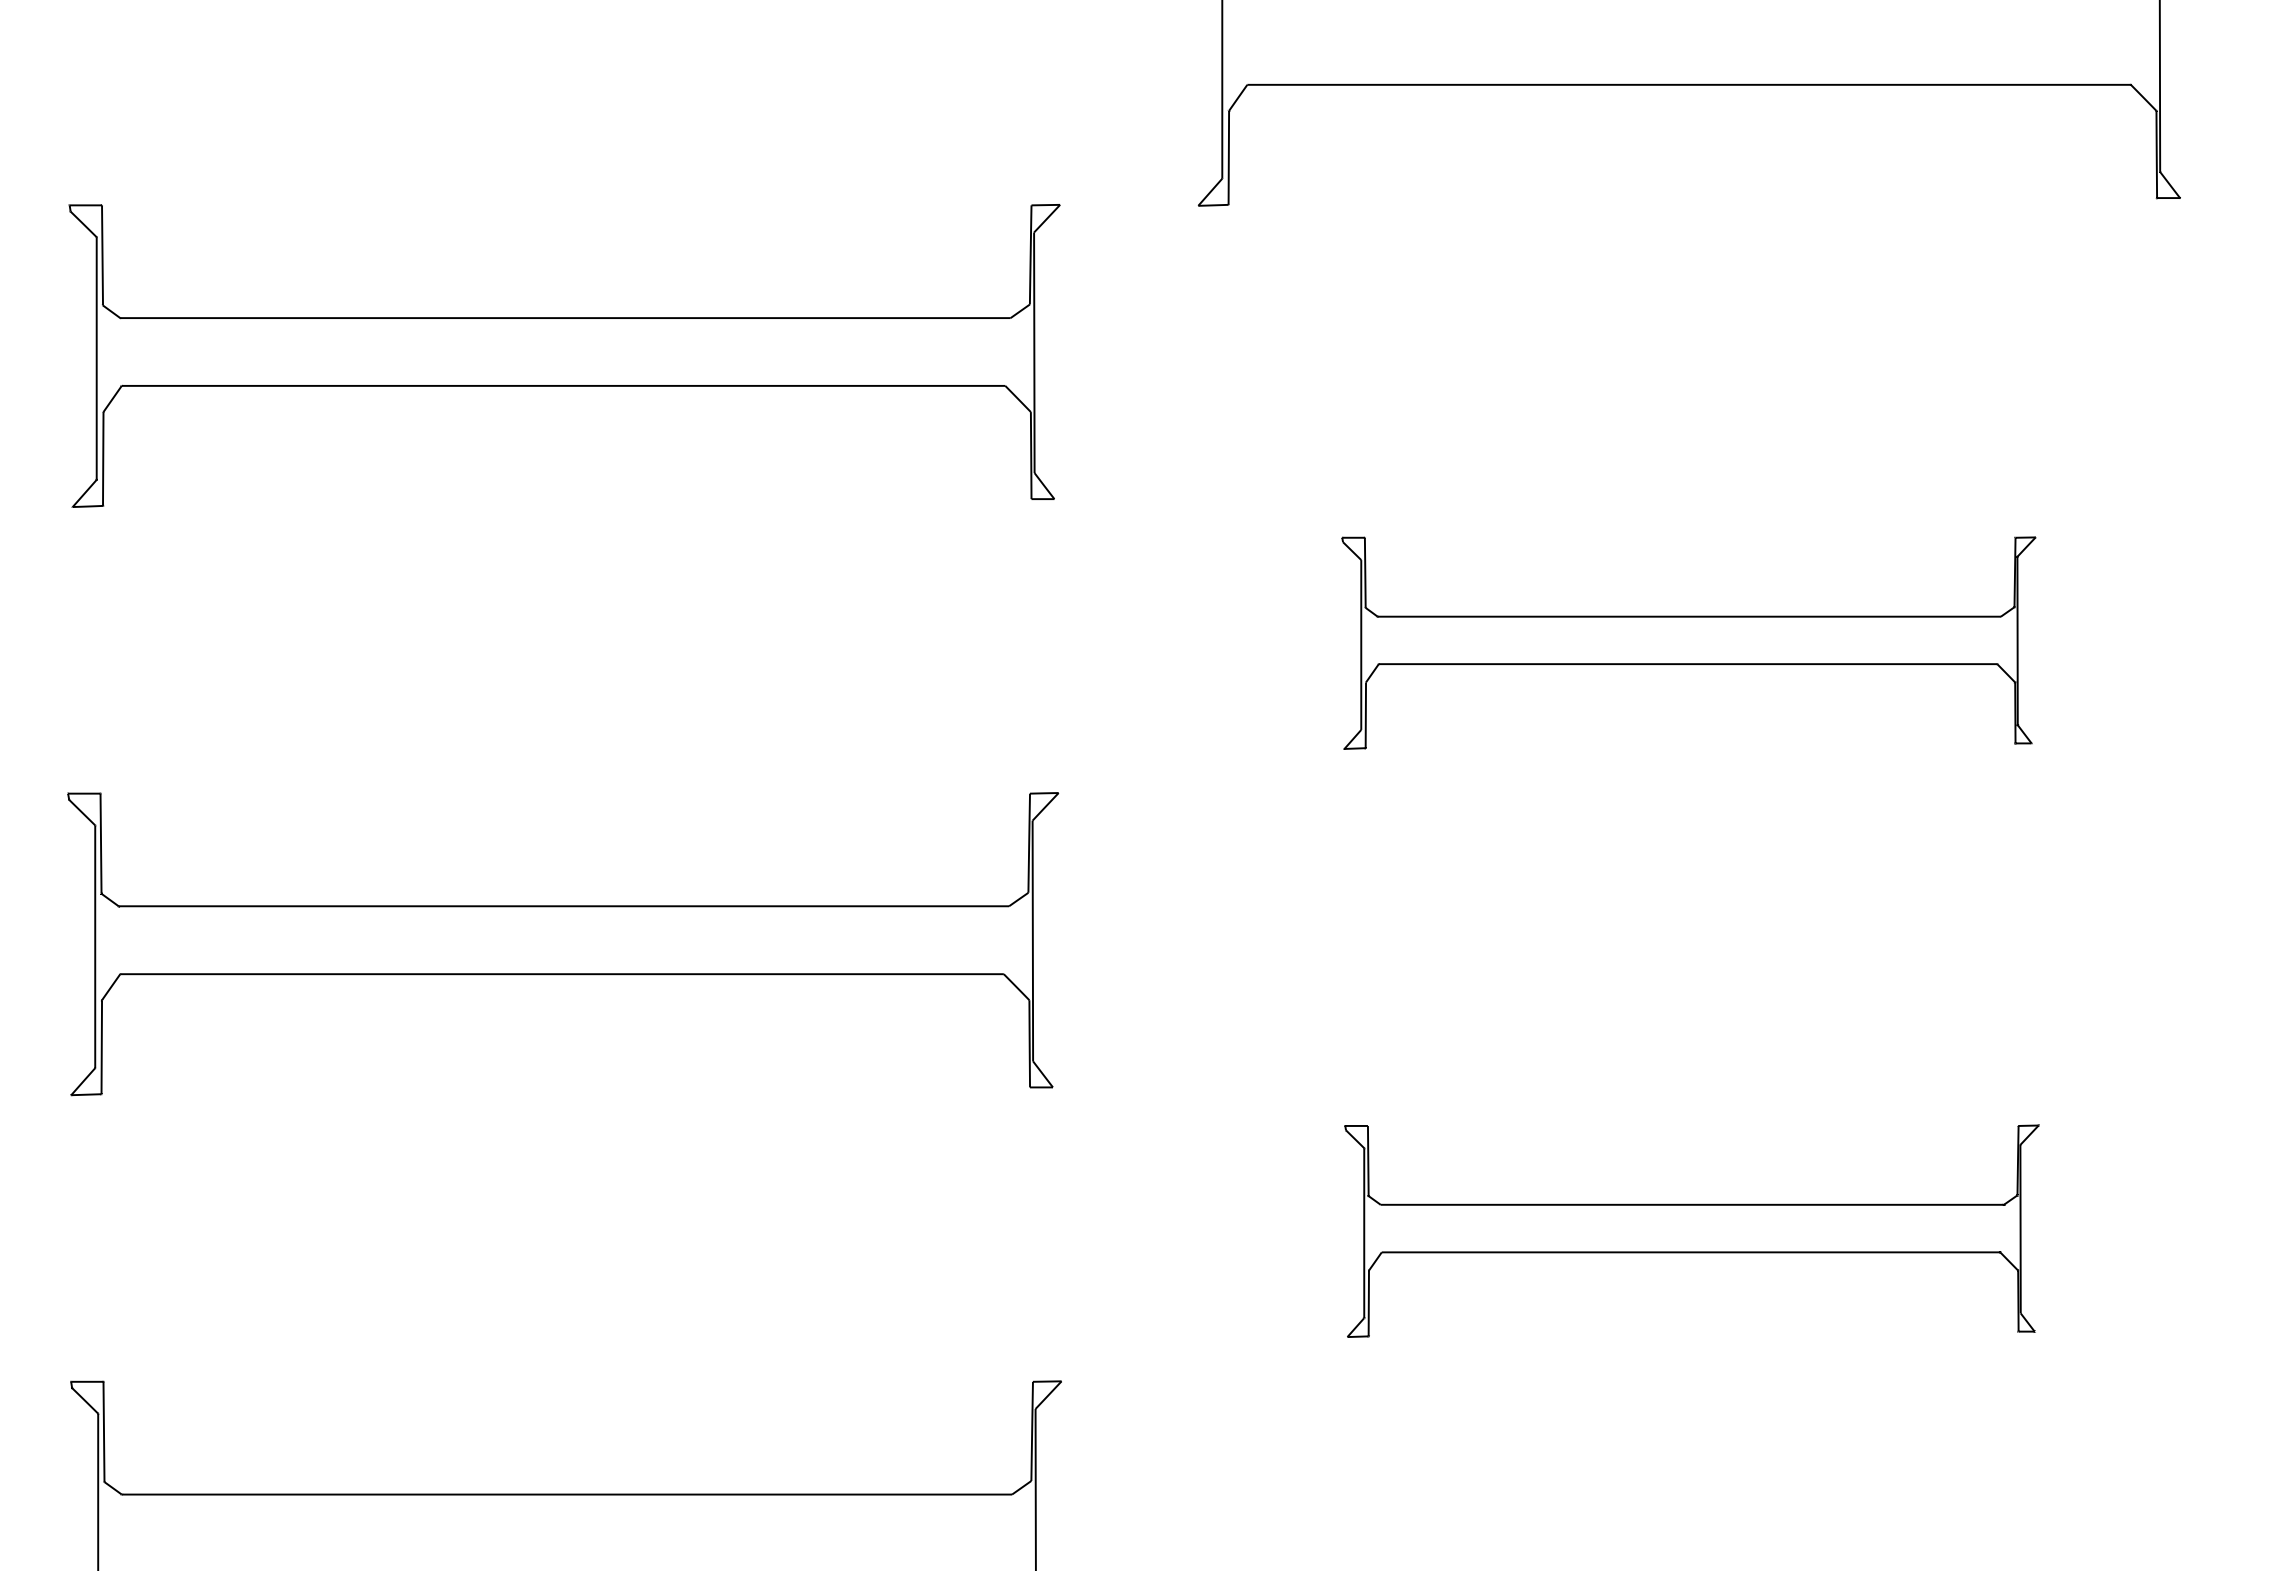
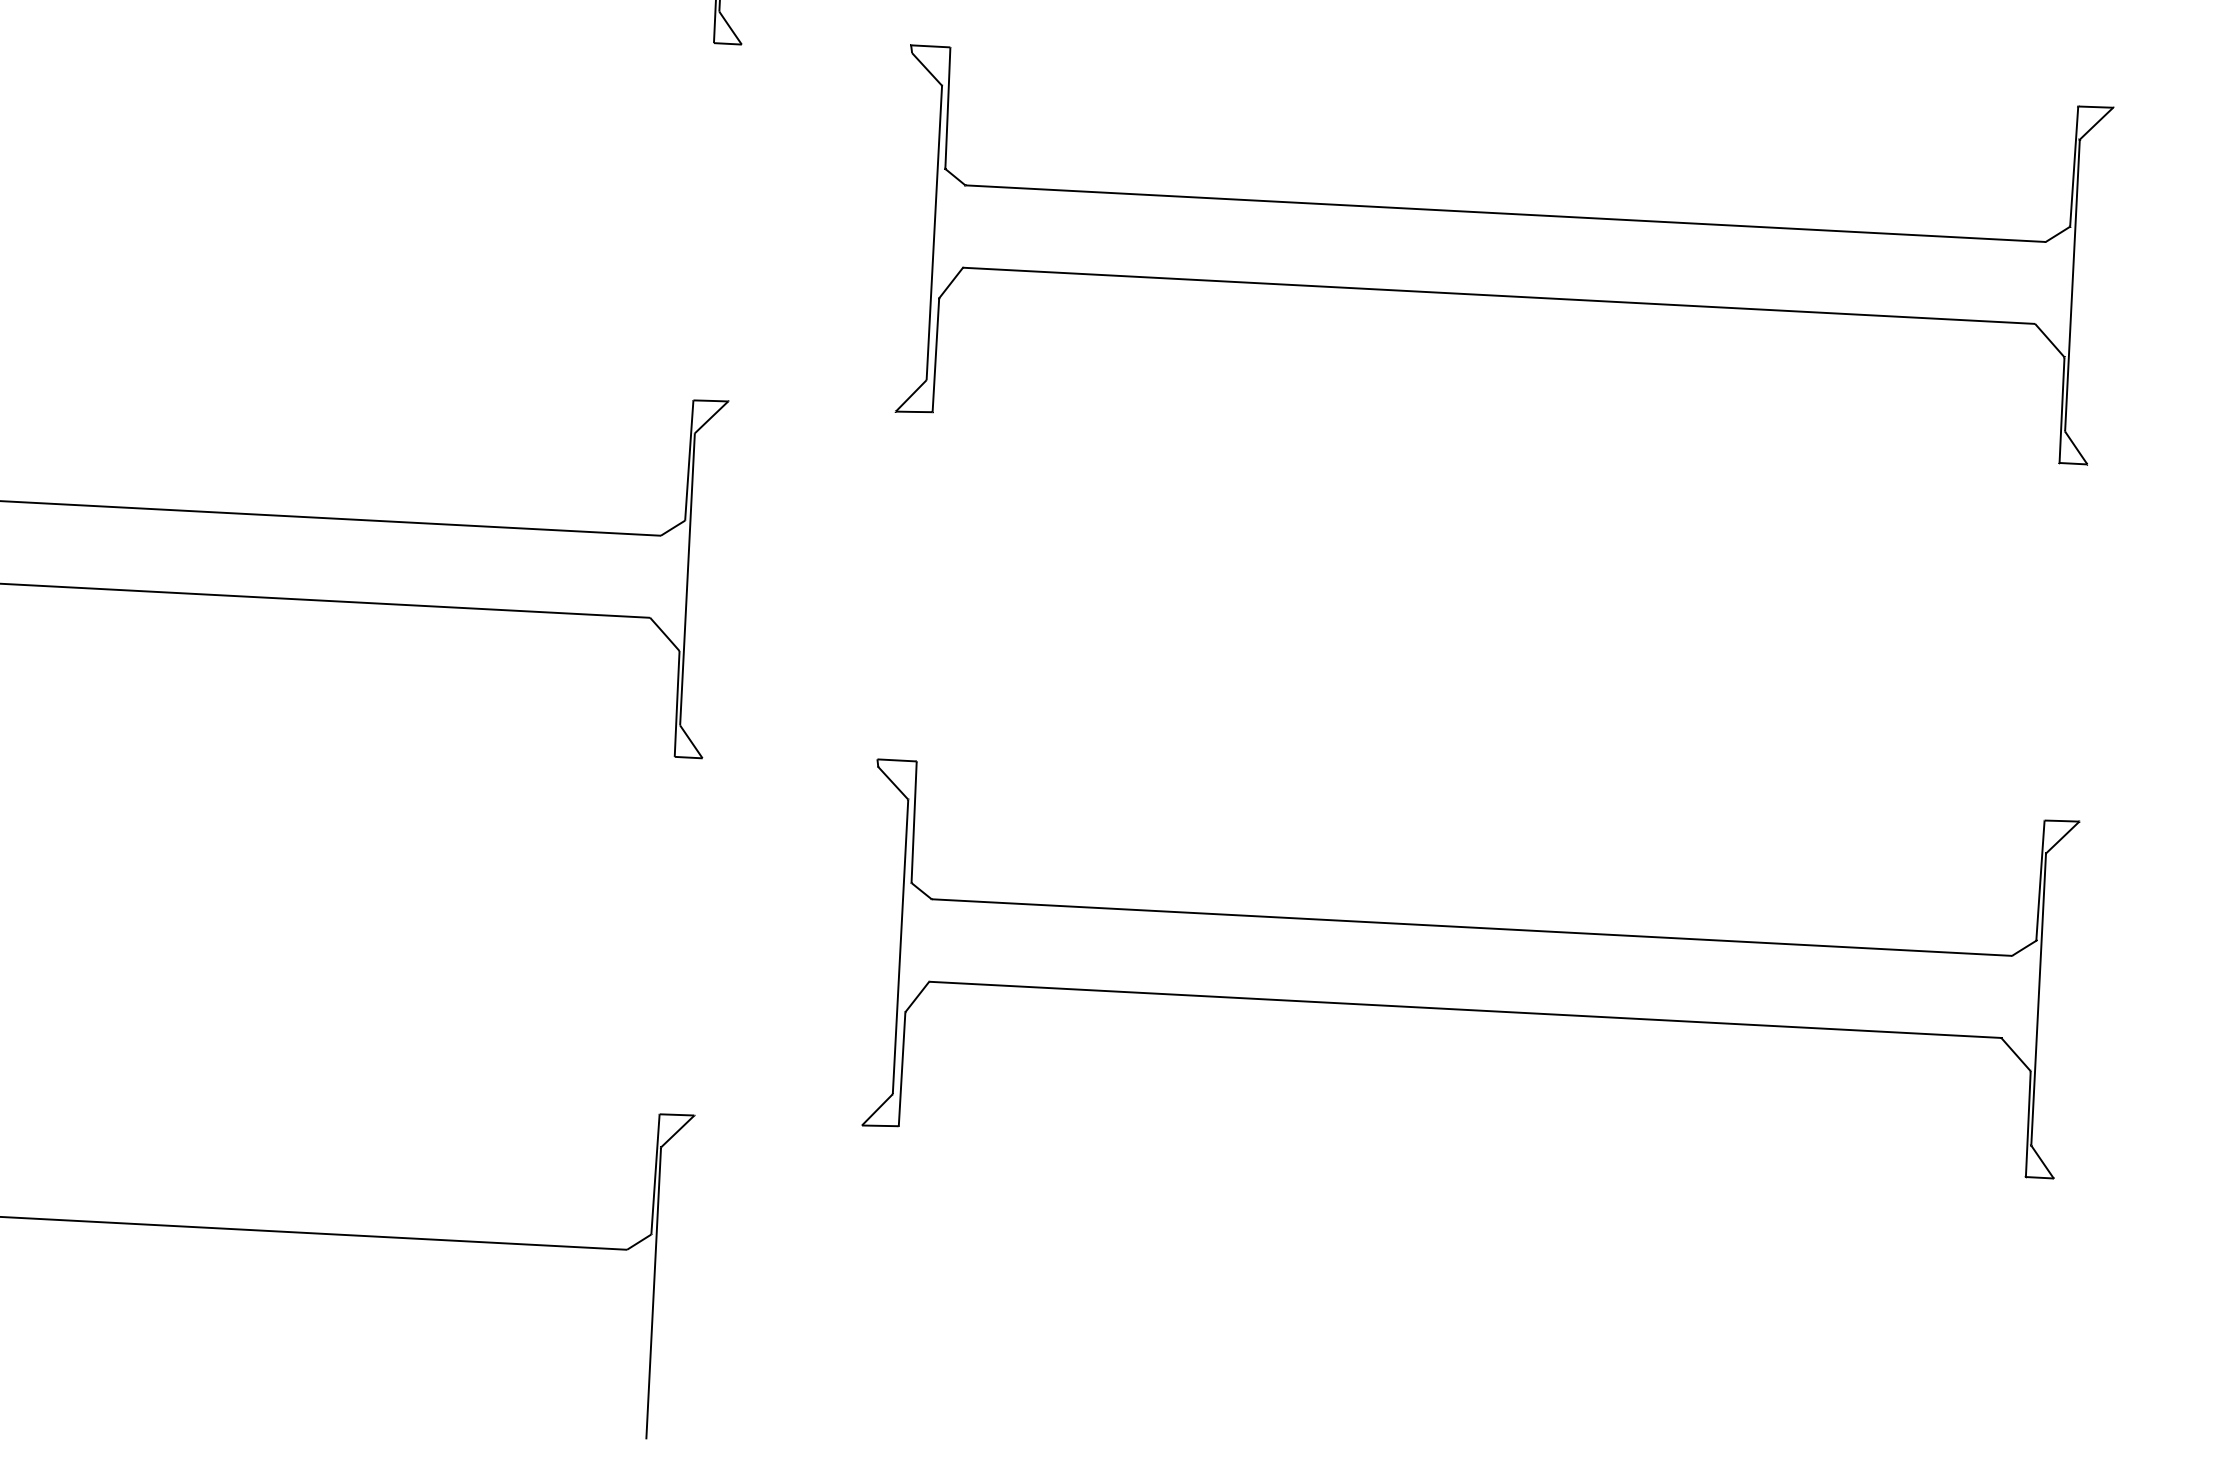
part: (1688, 643) -> (1502, 260), size x1.43
part: (1691, 1231) -> (1468, 973), size x1.43

